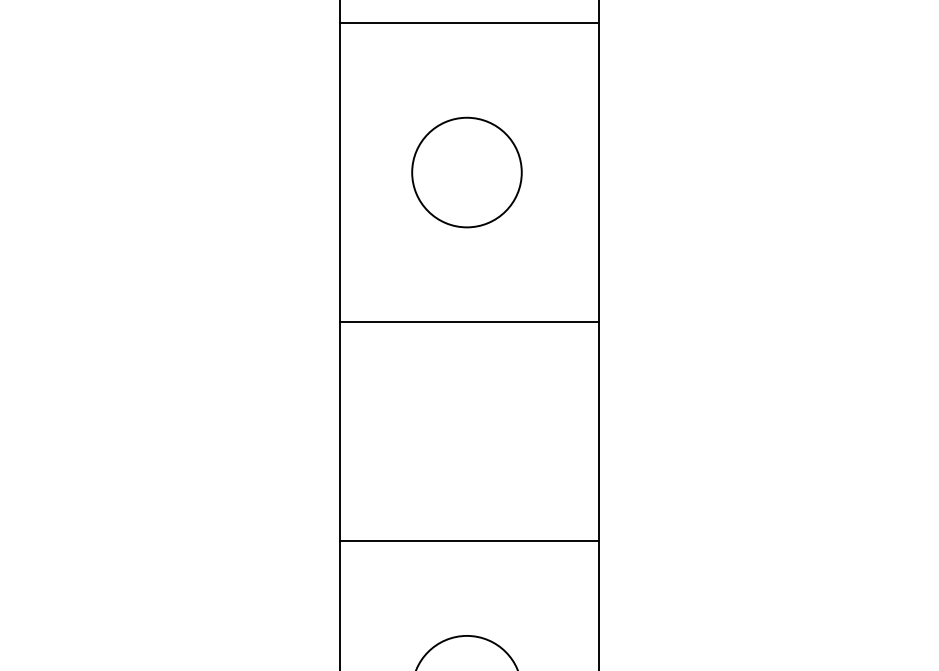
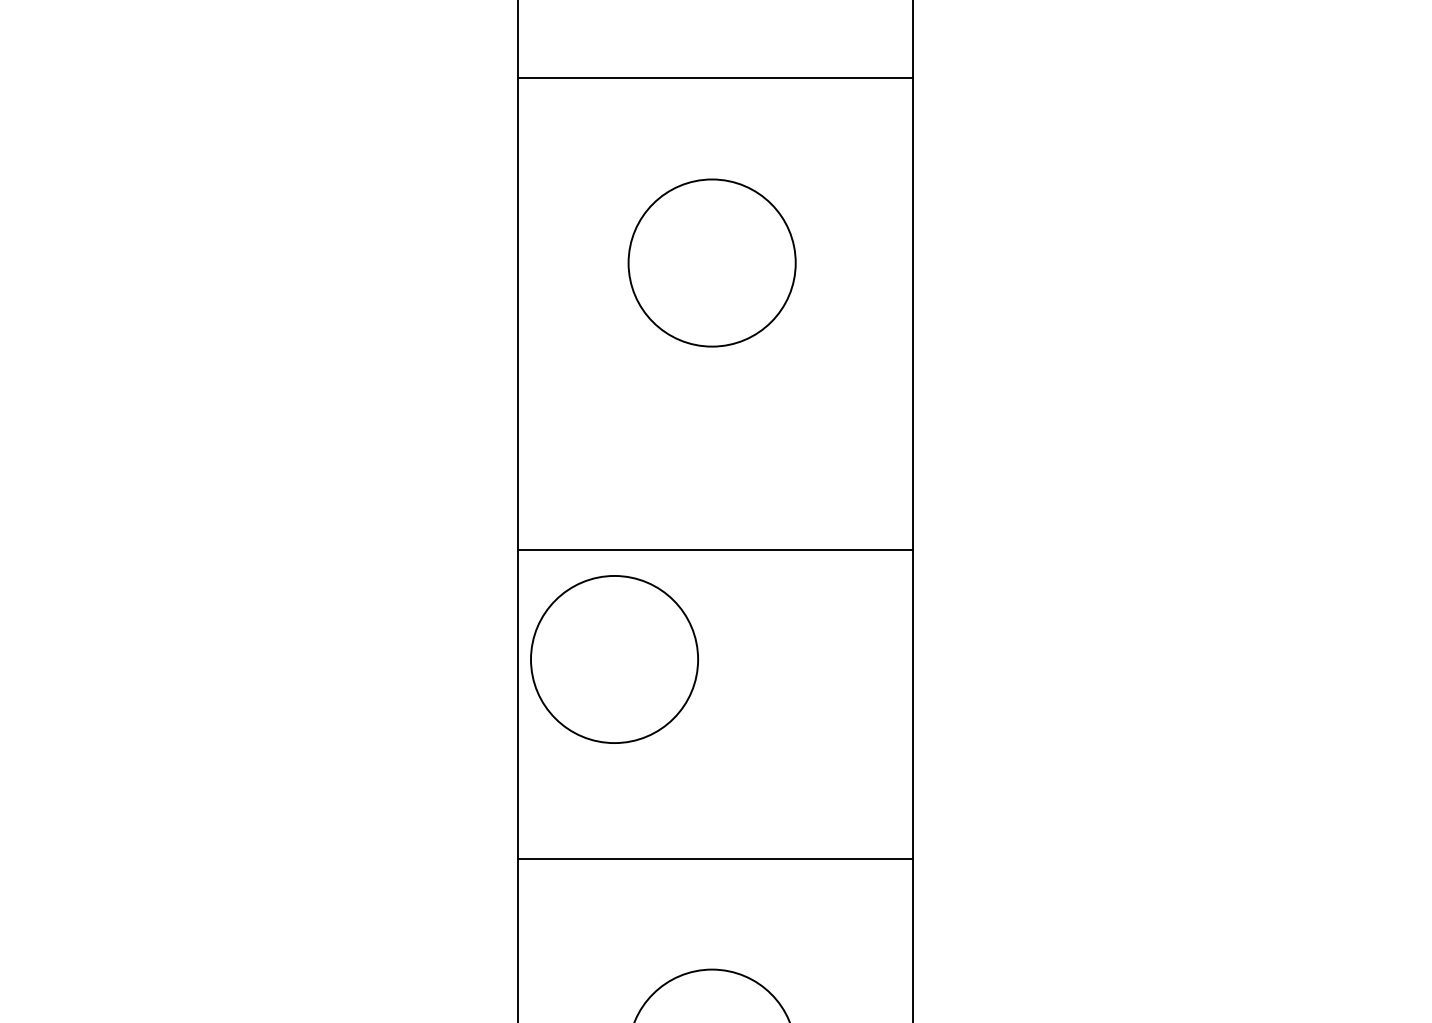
line: (469, 23) -> (716, 78), moved
line: (469, 322) -> (716, 551), moved
circle: (402, 432) -> (613, 659), added
line: (469, 541) -> (716, 859), moved

